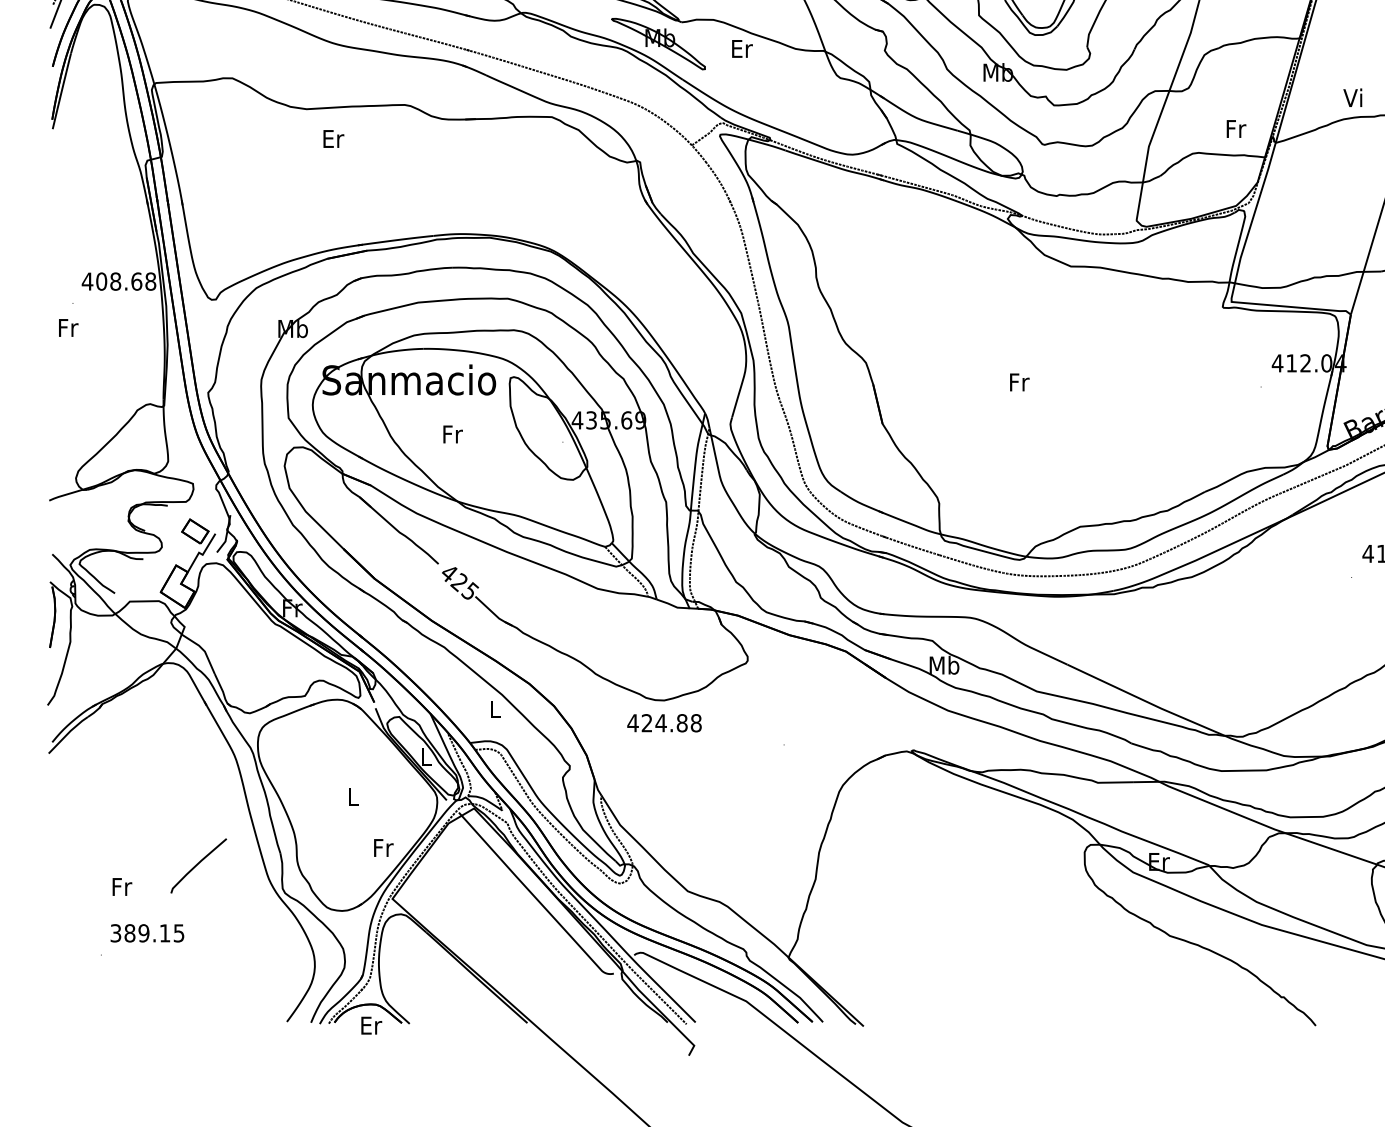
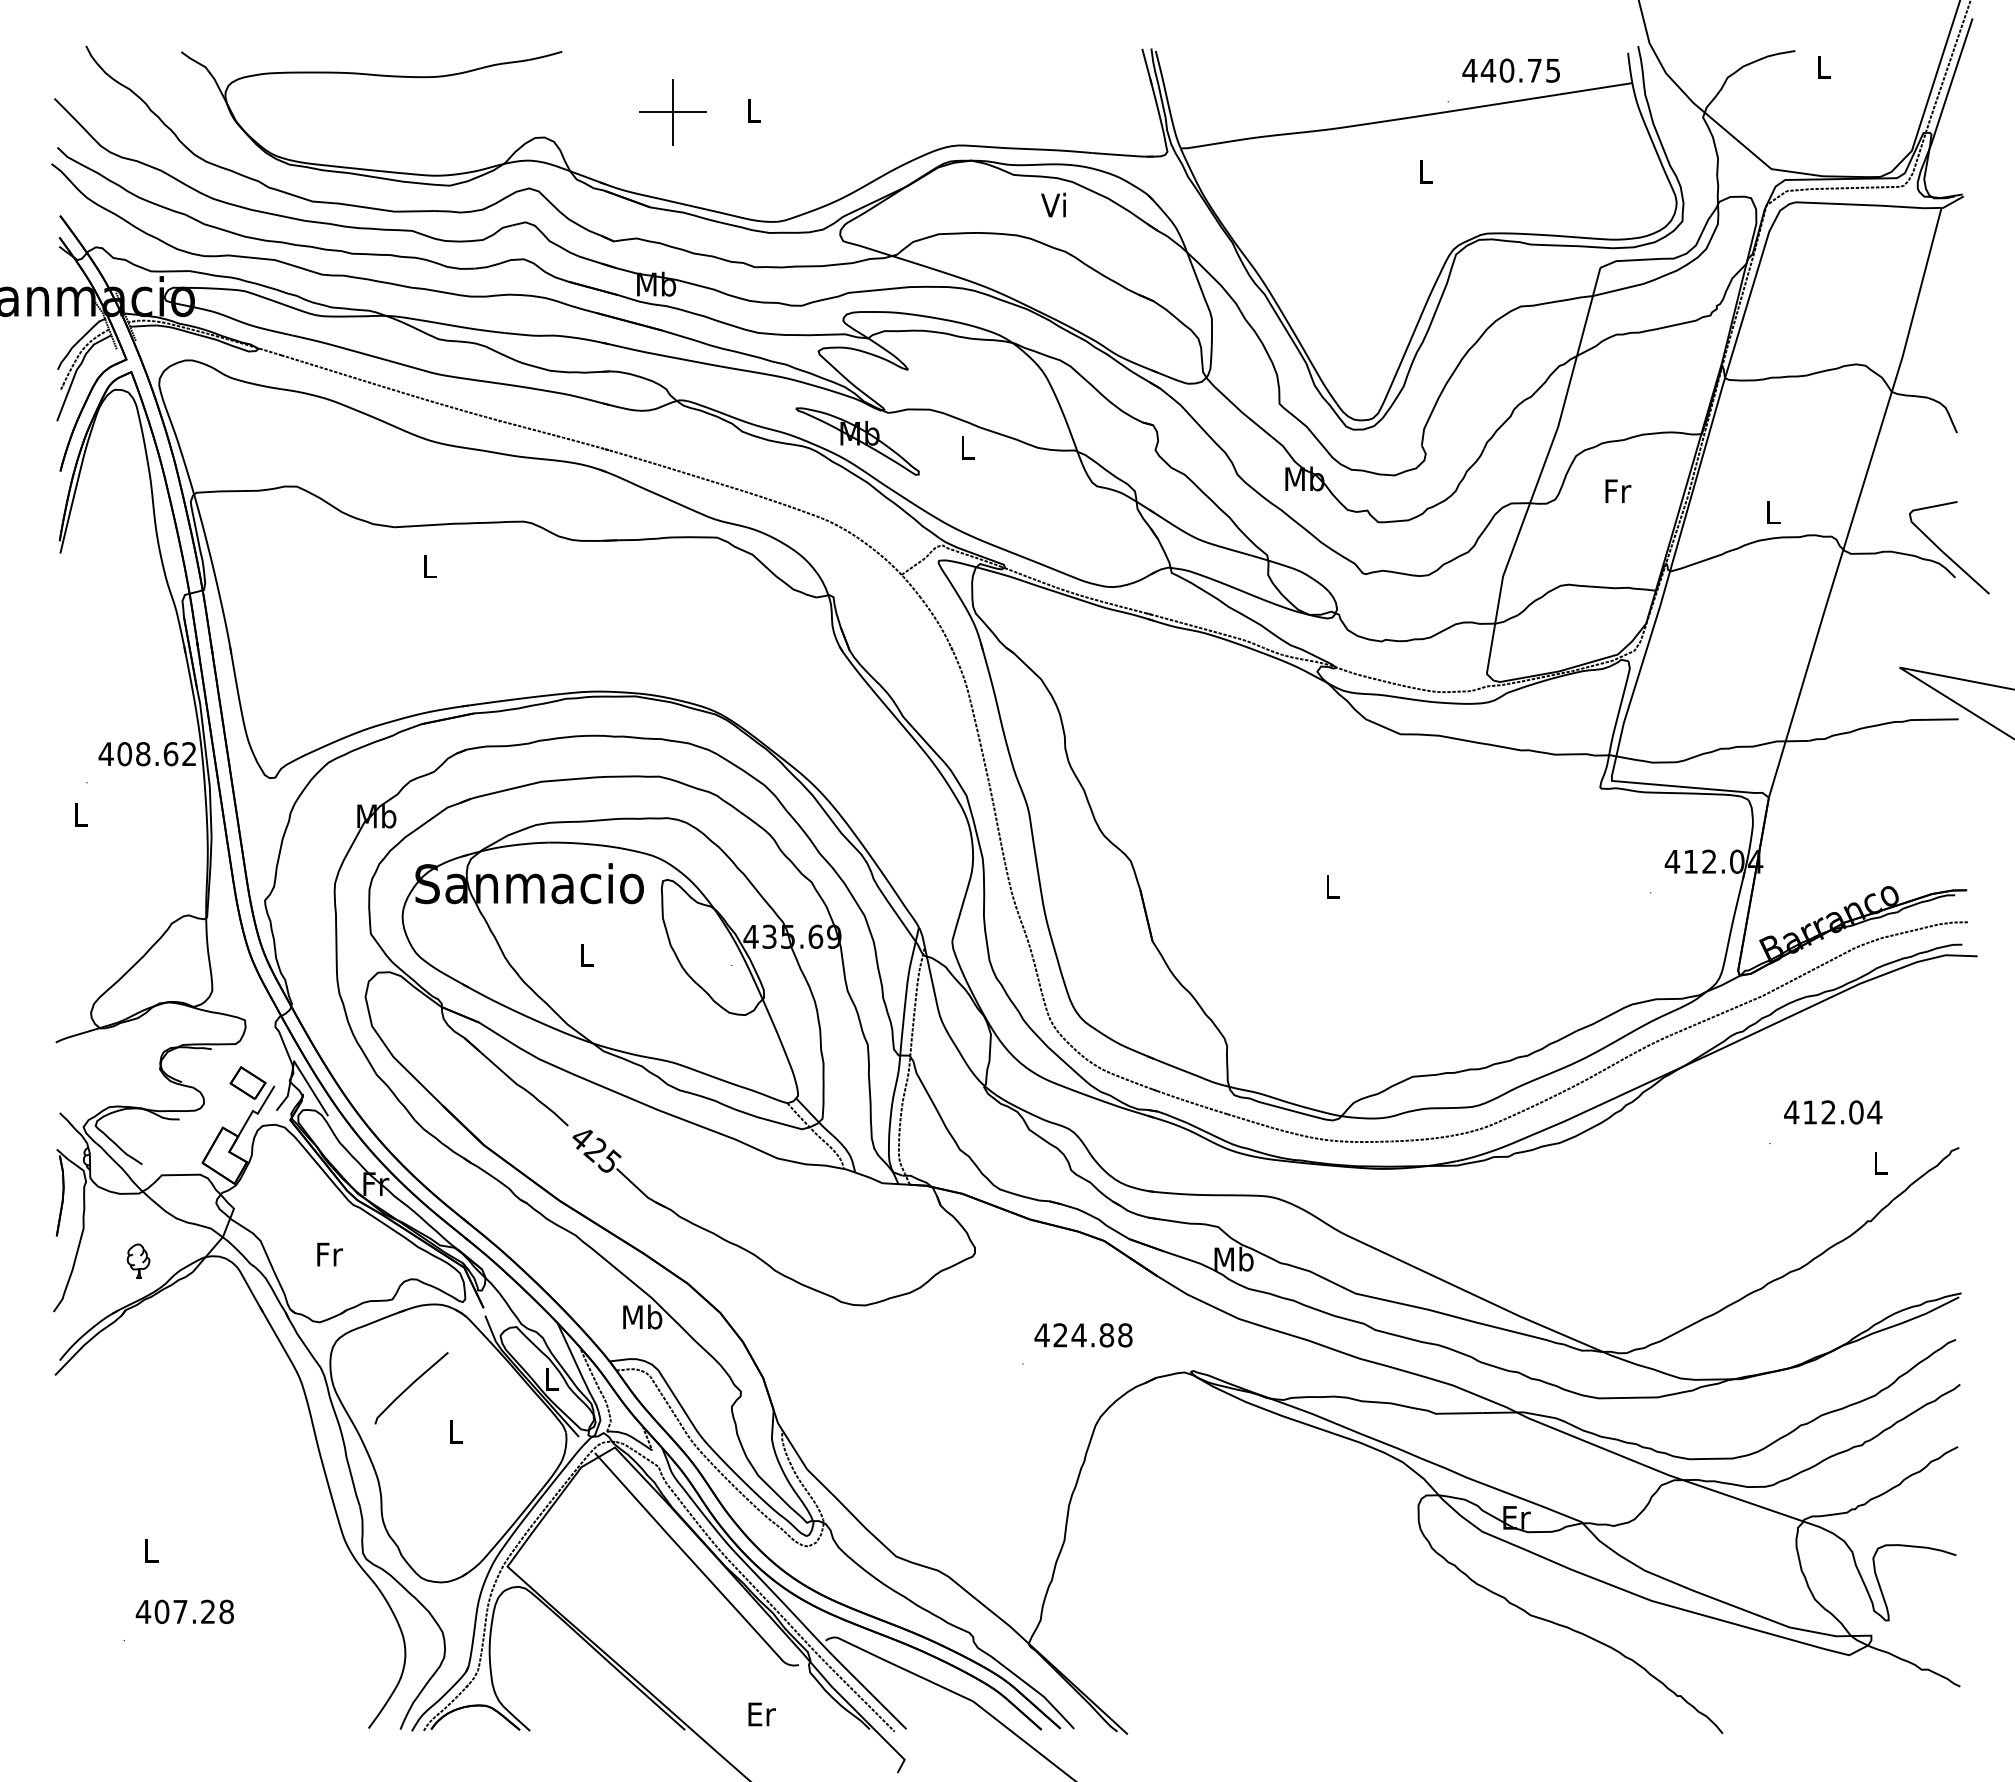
text: (741, 48) -> (967, 447), Er -> L
text: (1352, 98) -> (1771, 512), Vi -> L
text: (1236, 128) -> (1618, 490), moved
text: (333, 139) -> (430, 566), Er -> L
text: (150, 281) -> (189, 754), 408.68 -> 408.62
text: (68, 327) -> (81, 814), Fr -> L
text: (1020, 382) -> (1333, 886), Fr -> L
text: (453, 434) -> (587, 955), Fr -> L
line: (242, 535) -> (310, 1088), added
part: (112, 666) -> (138, 1260), added
text: (495, 708) -> (642, 1316), L -> Mb
text: (664, 723) -> (1083, 1335), moved
text: (383, 847) -> (329, 1254), moved
curve: (197, 864) -> (410, 1386), moved
text: (121, 886) -> (151, 1550), Fr -> L
text: (147, 933) -> (184, 1611), 389.15 -> 407.28
text: (371, 1025) -> (761, 1714), moved

